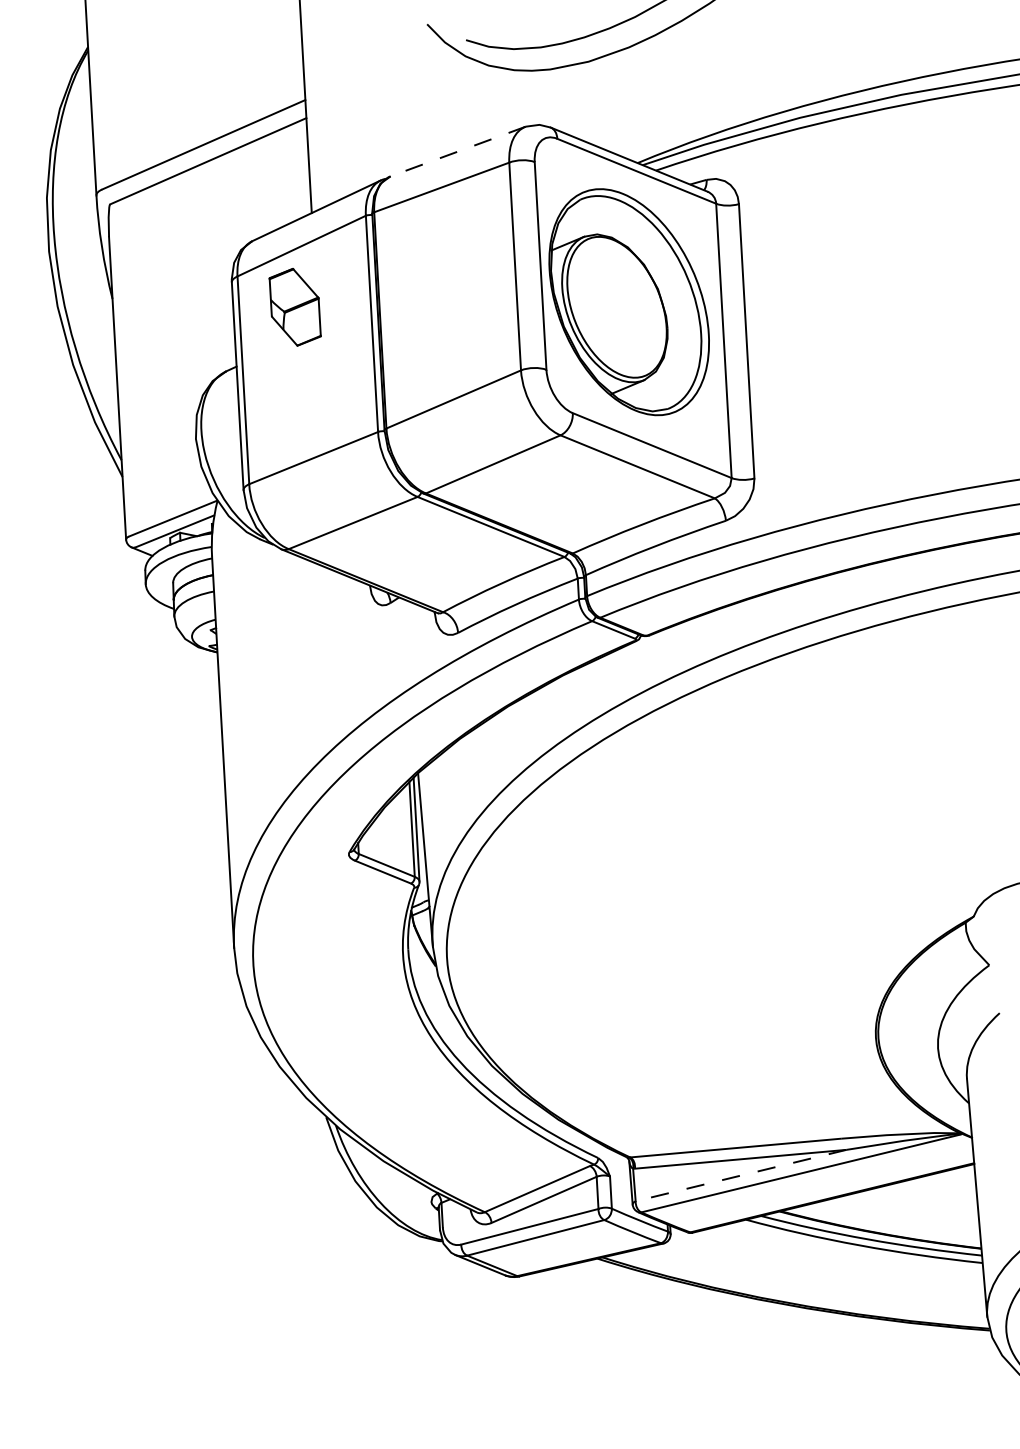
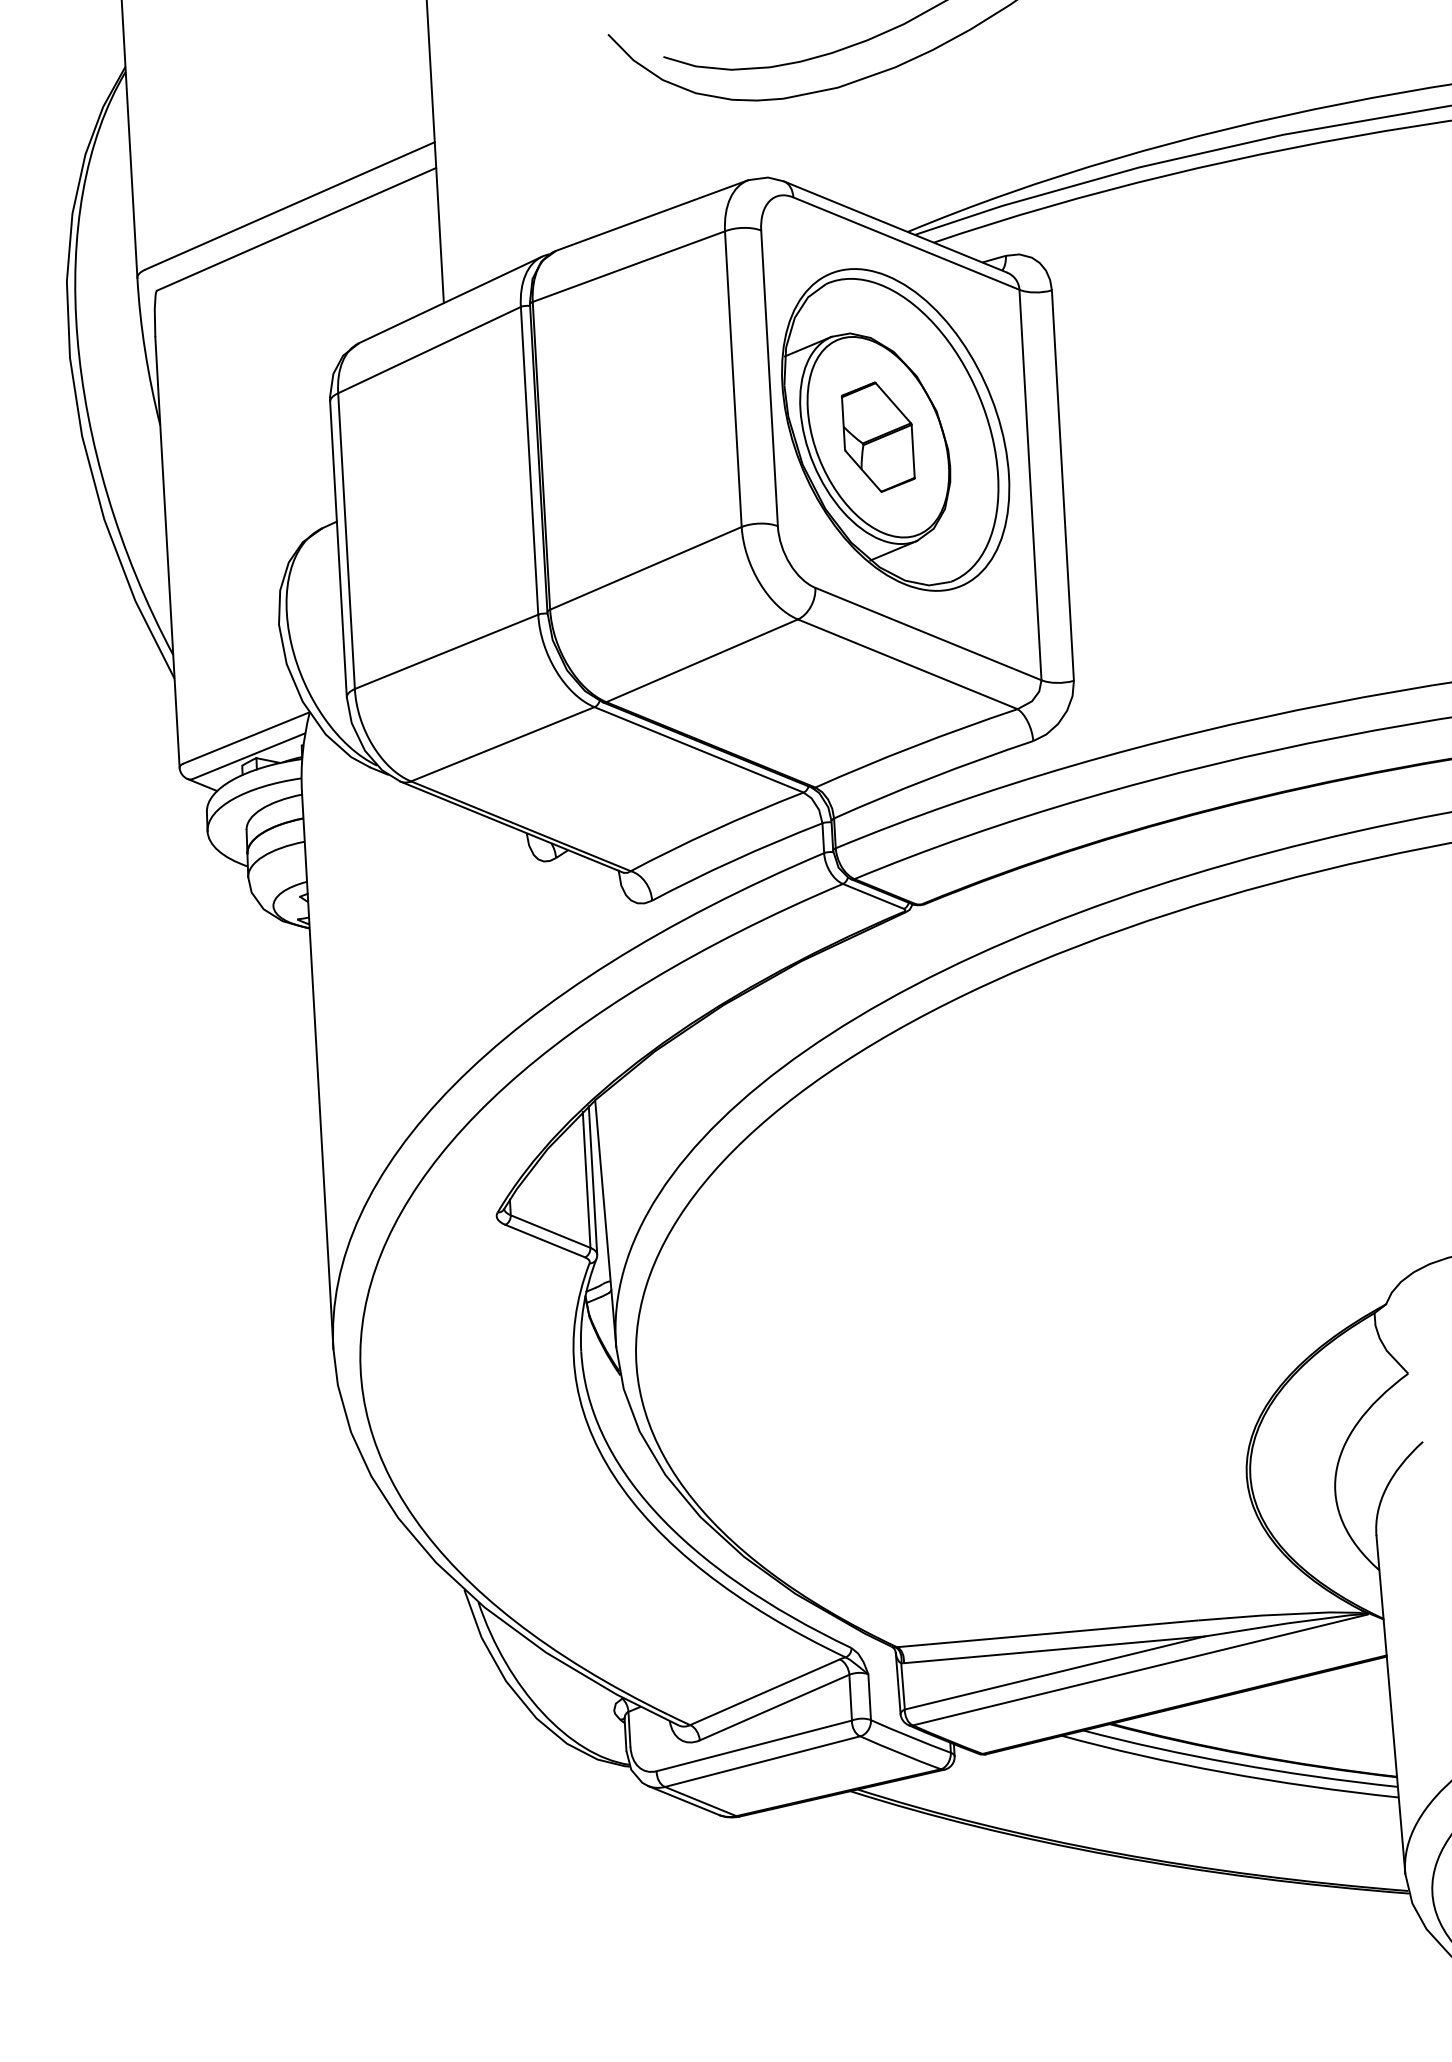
line: (457, 151) -> (651, 215), dashed -> solid
part: (295, 306) -> (878, 436), moved
line: (740, 1175) -> (1054, 1673), dashed -> solid

